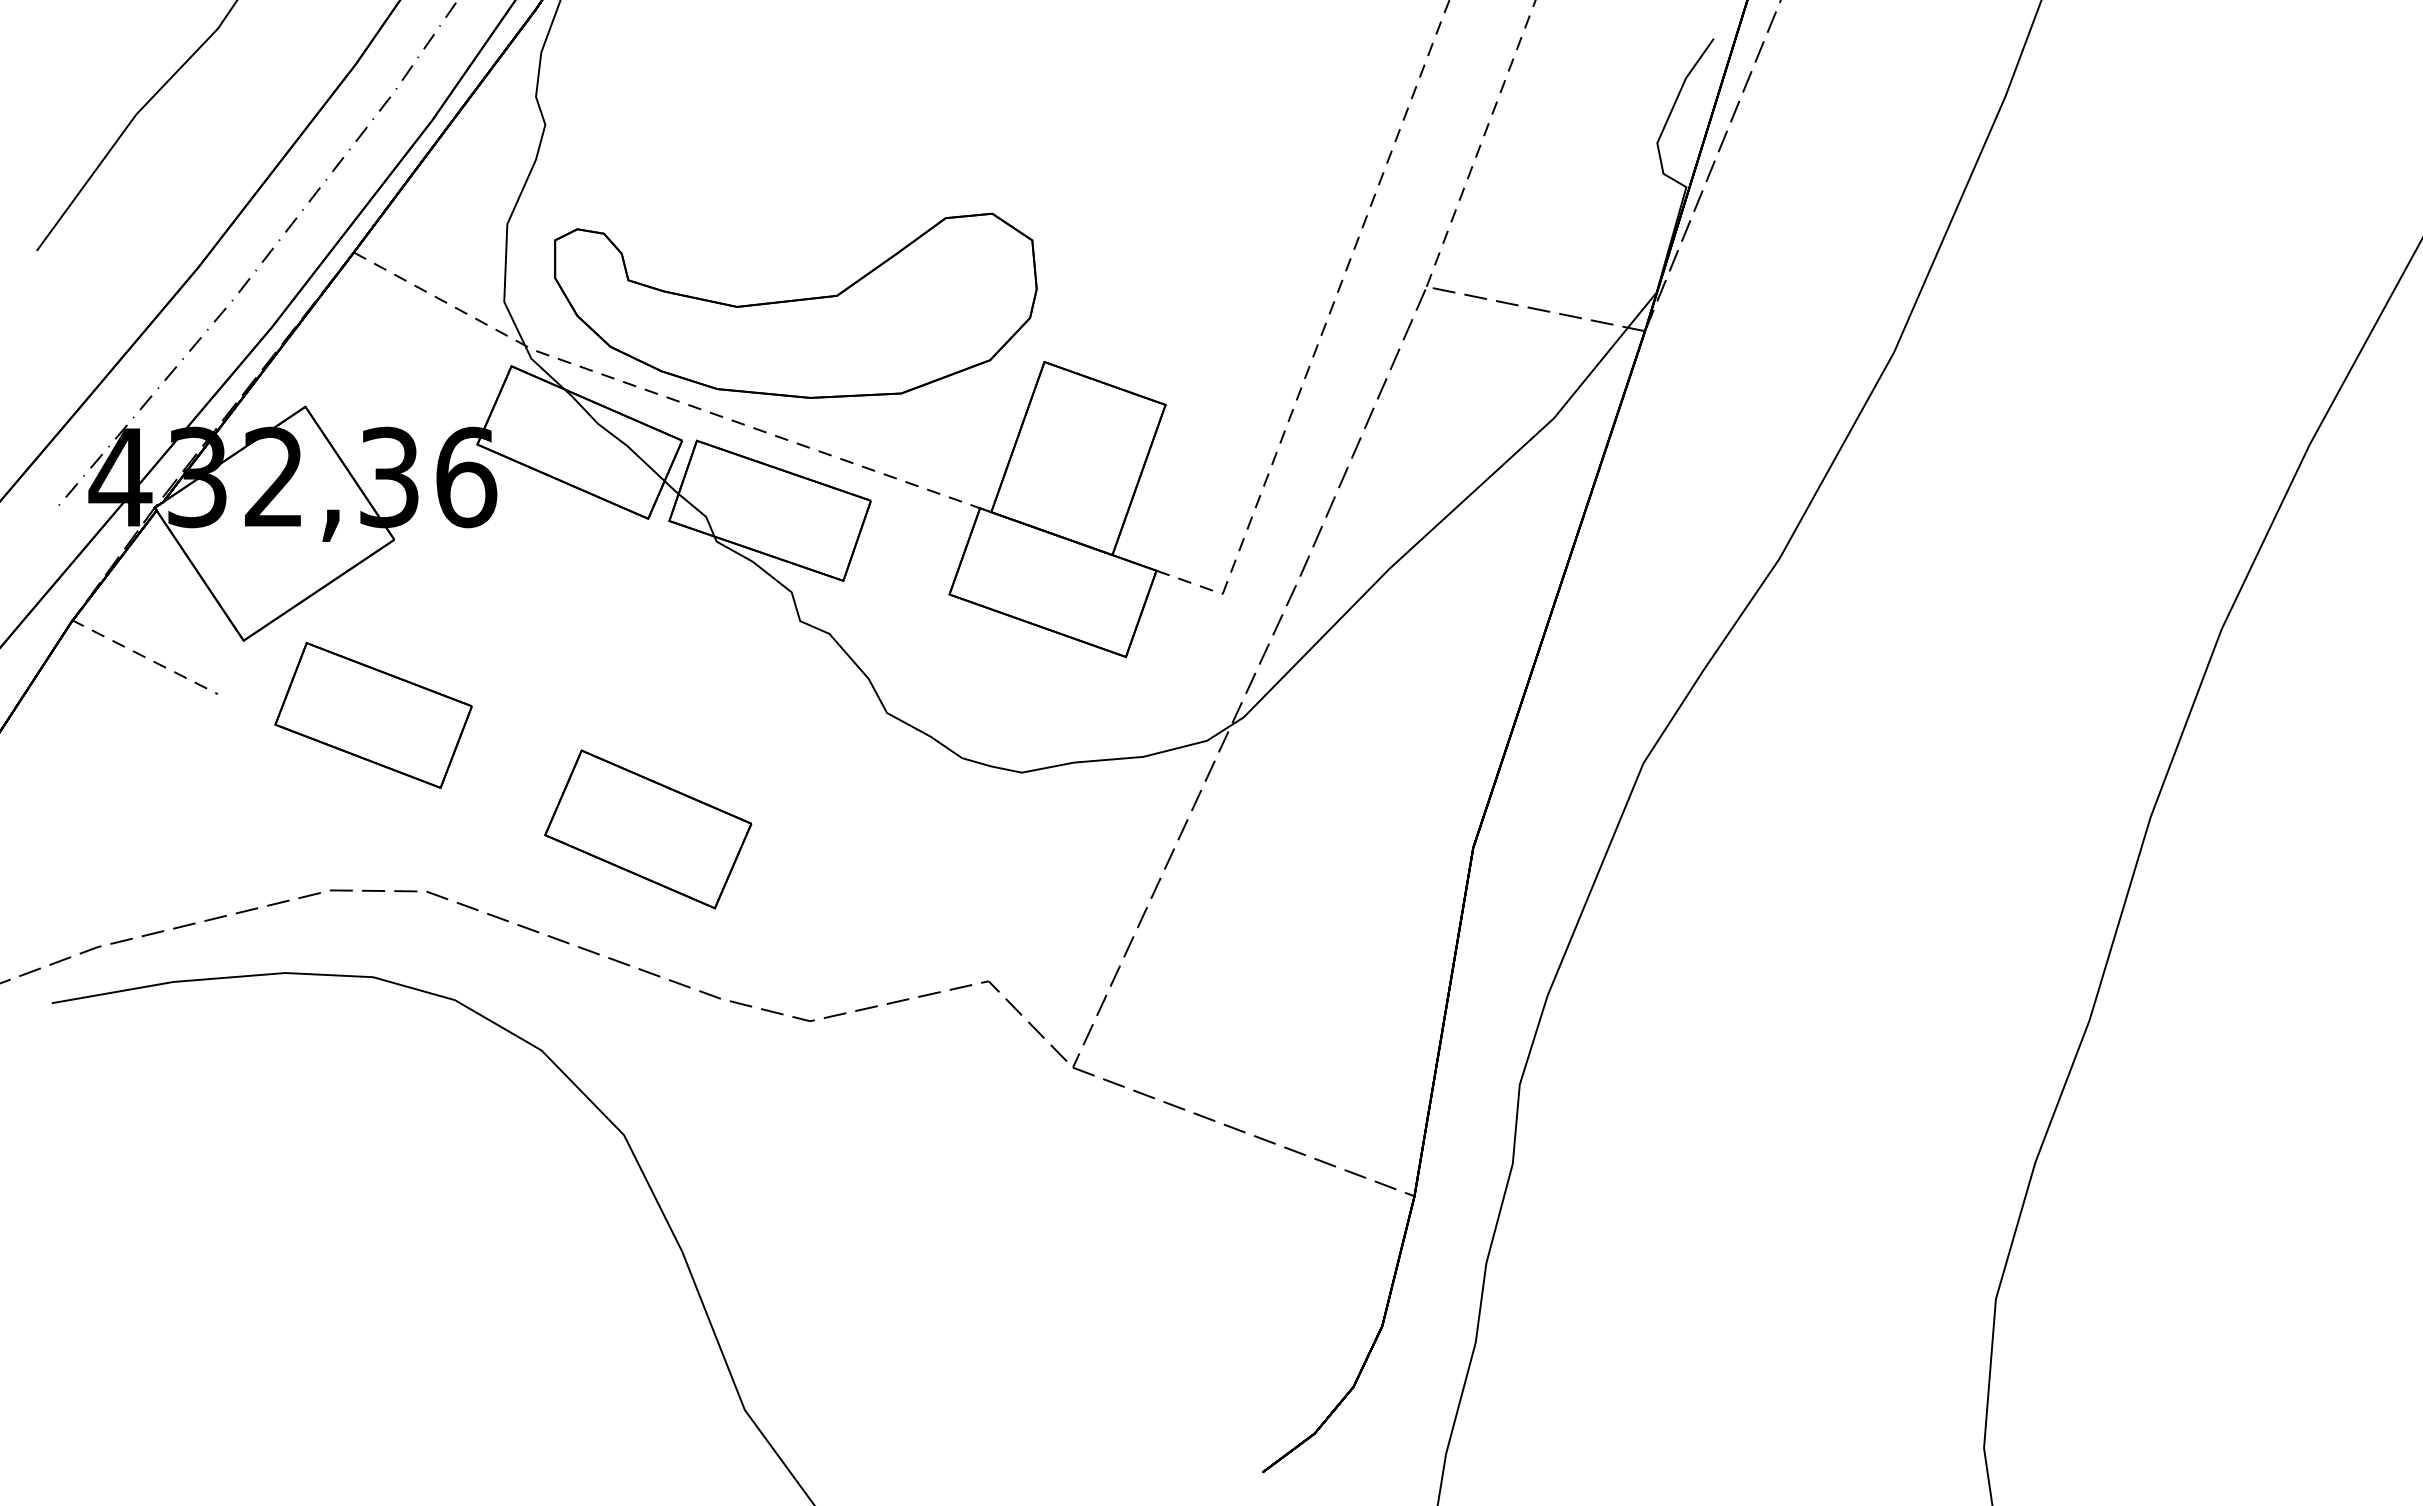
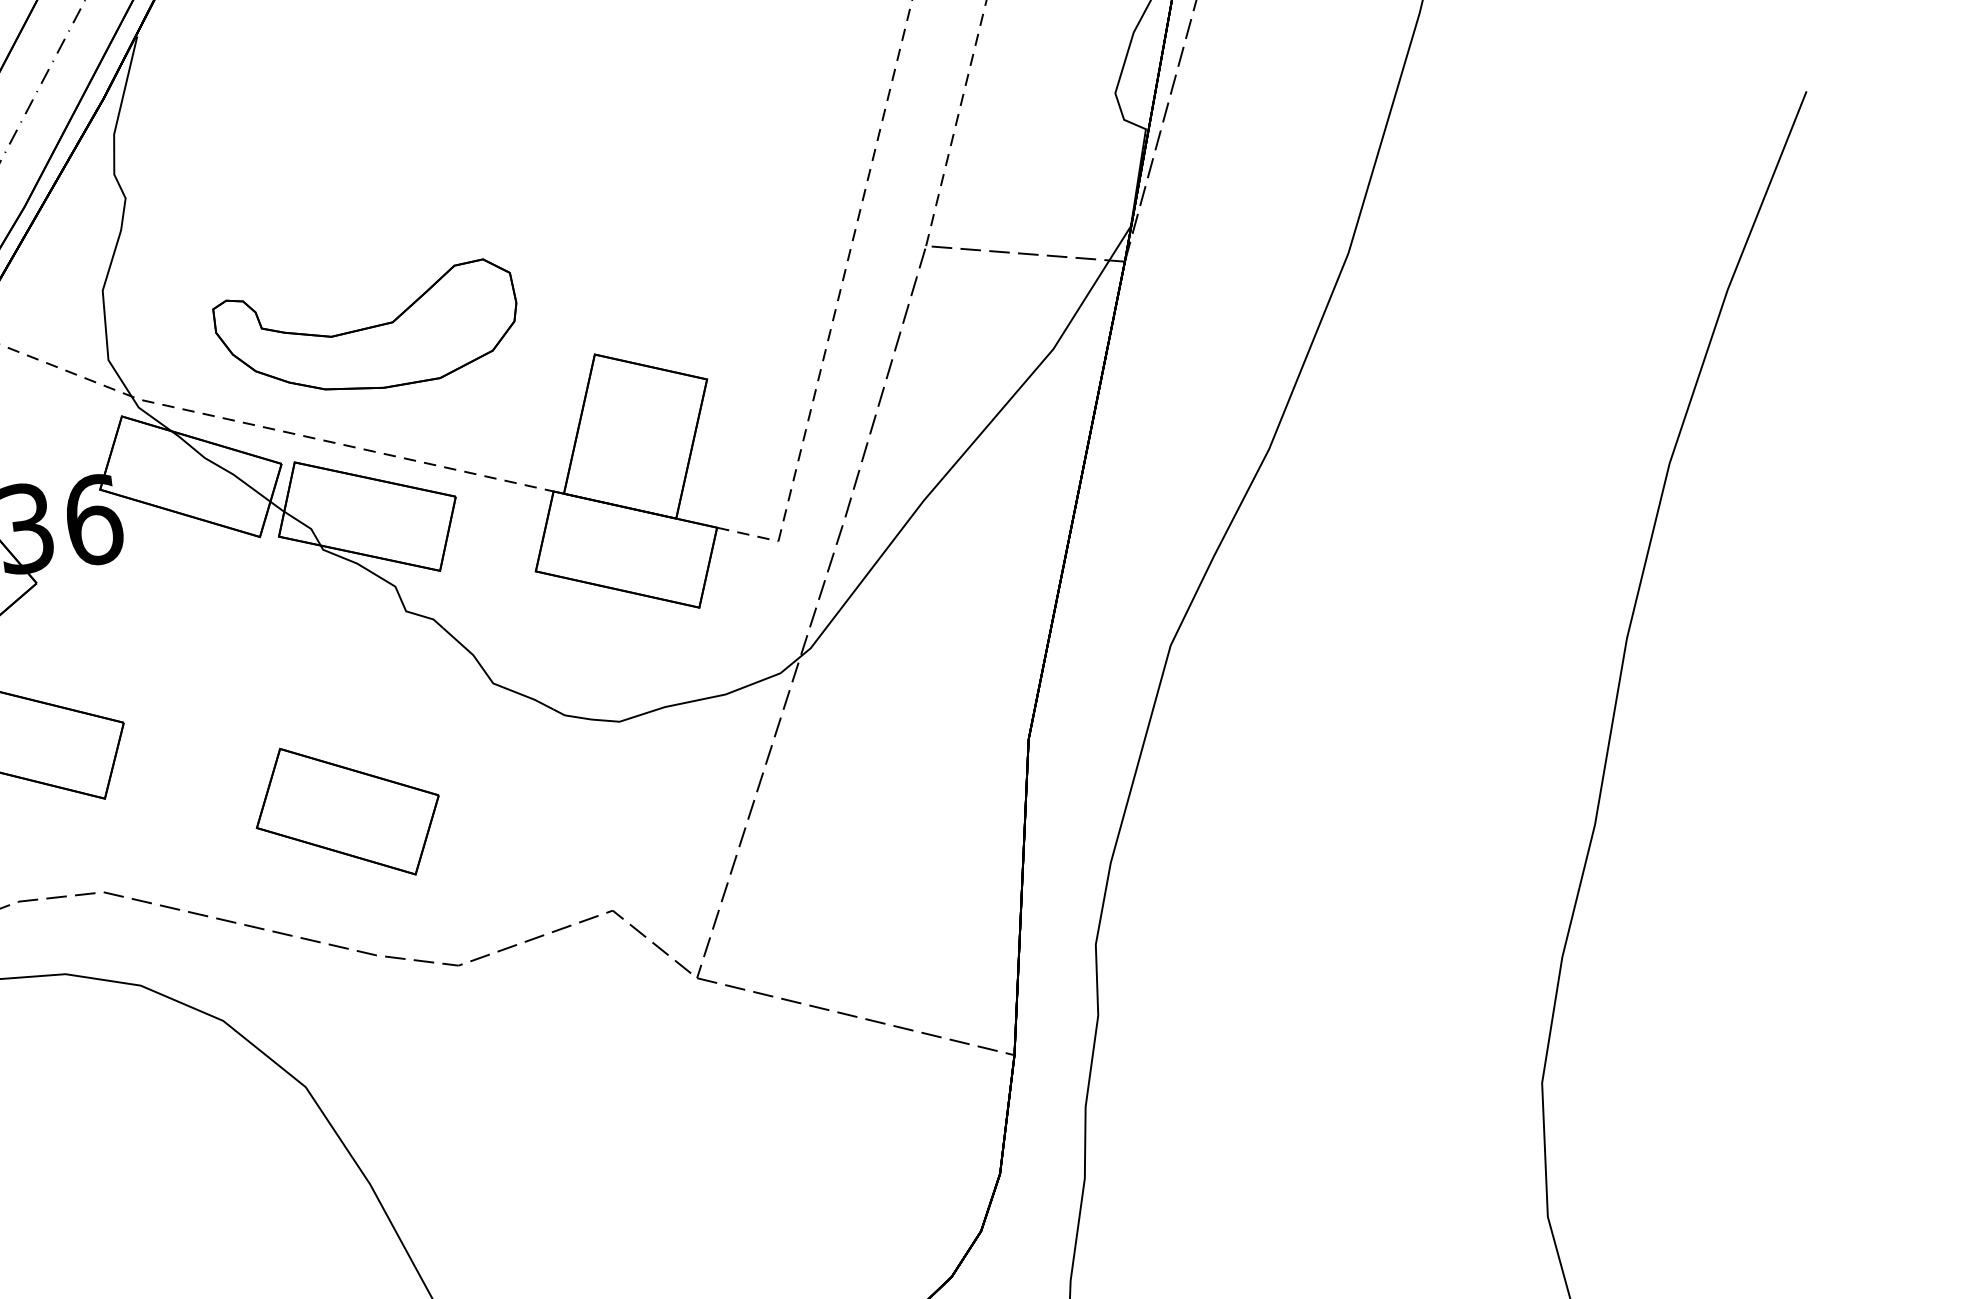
part: (795, 305) -> (367, 331), size x0.7
part: (648, 829) -> (348, 811), moved

